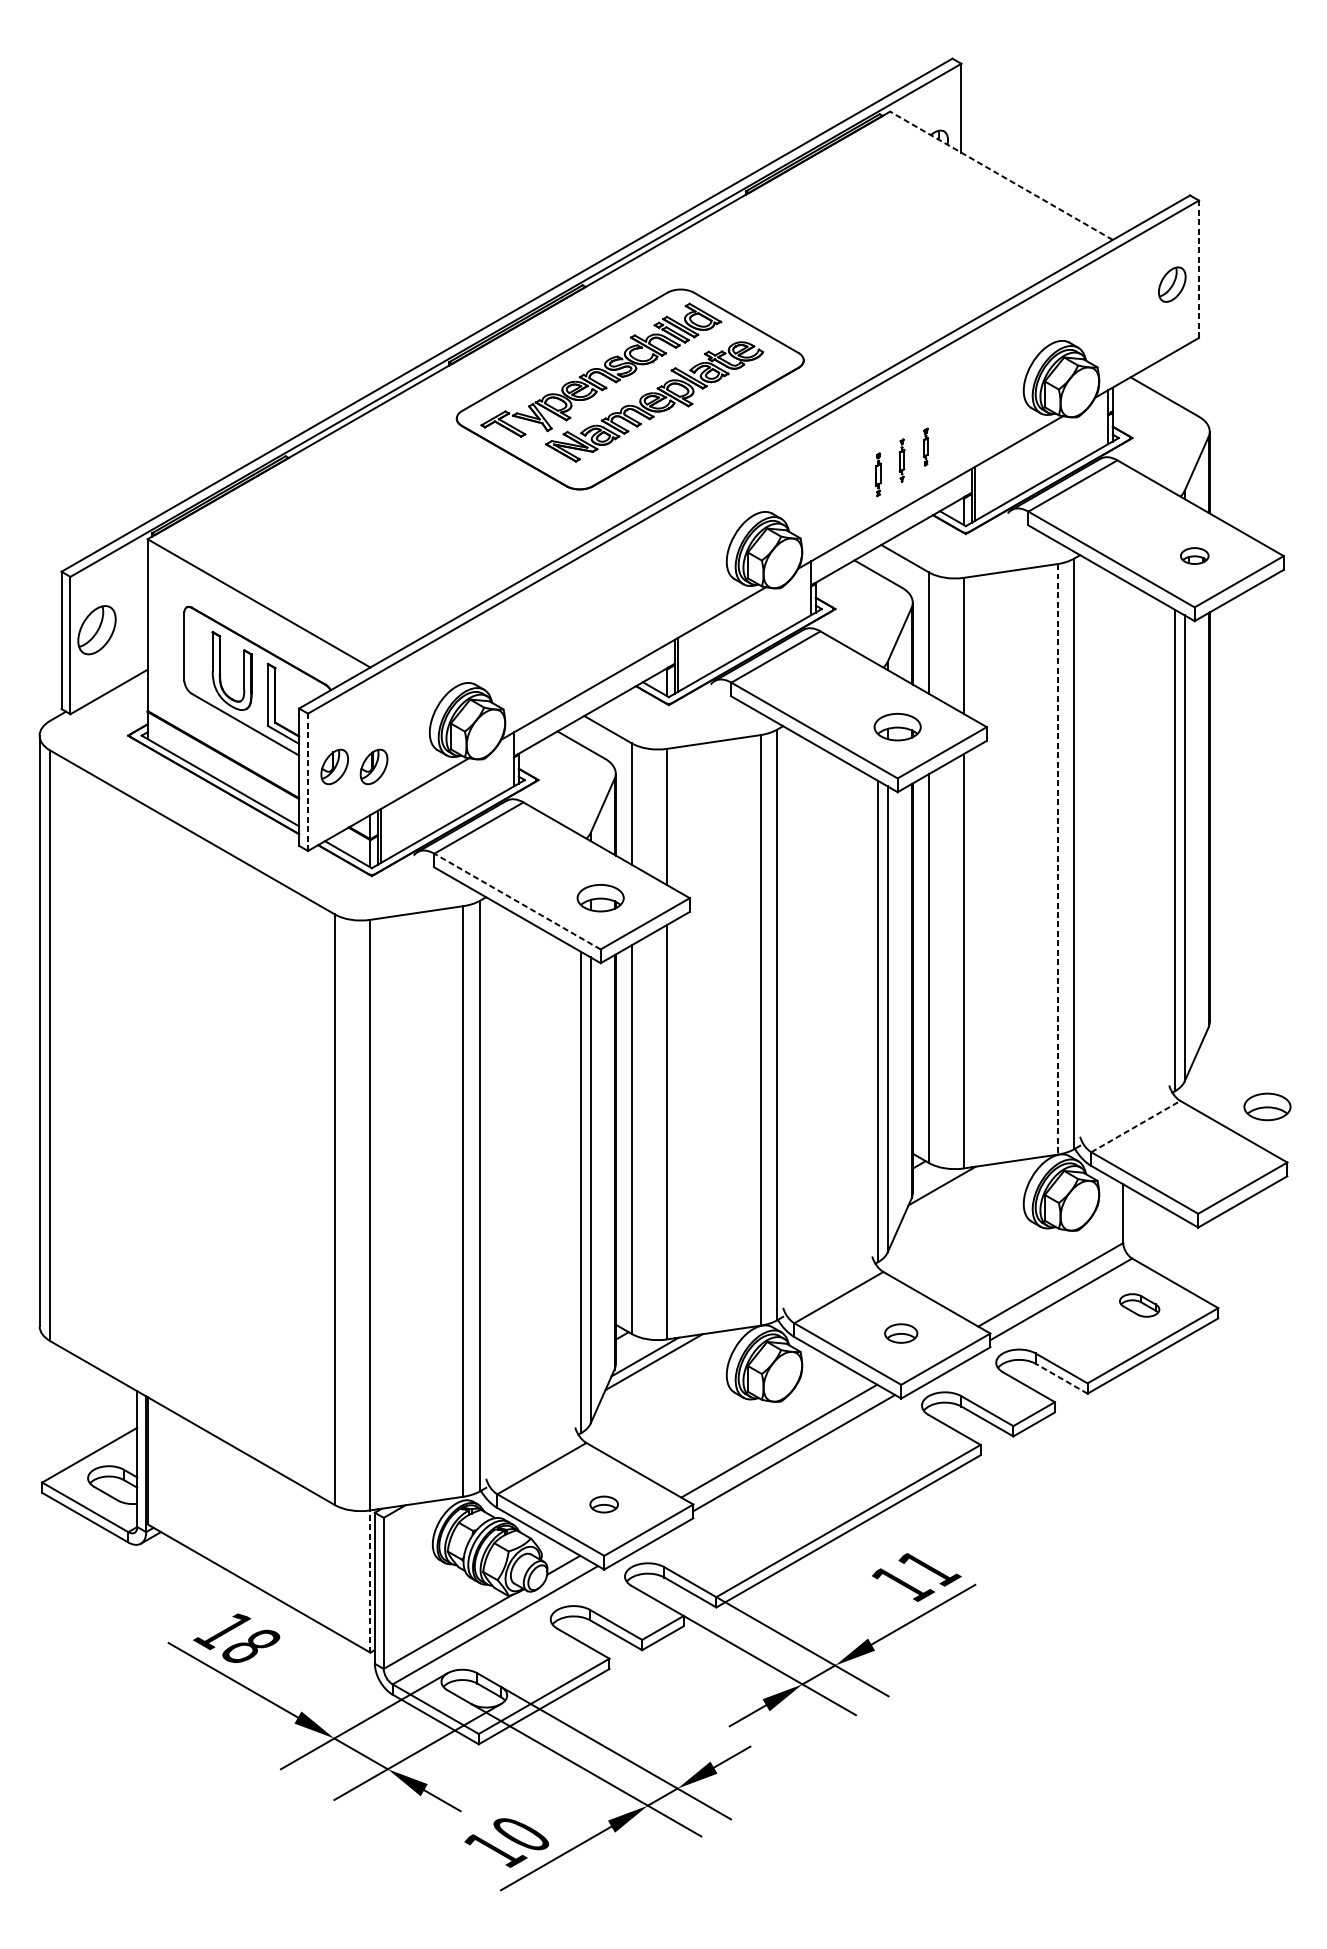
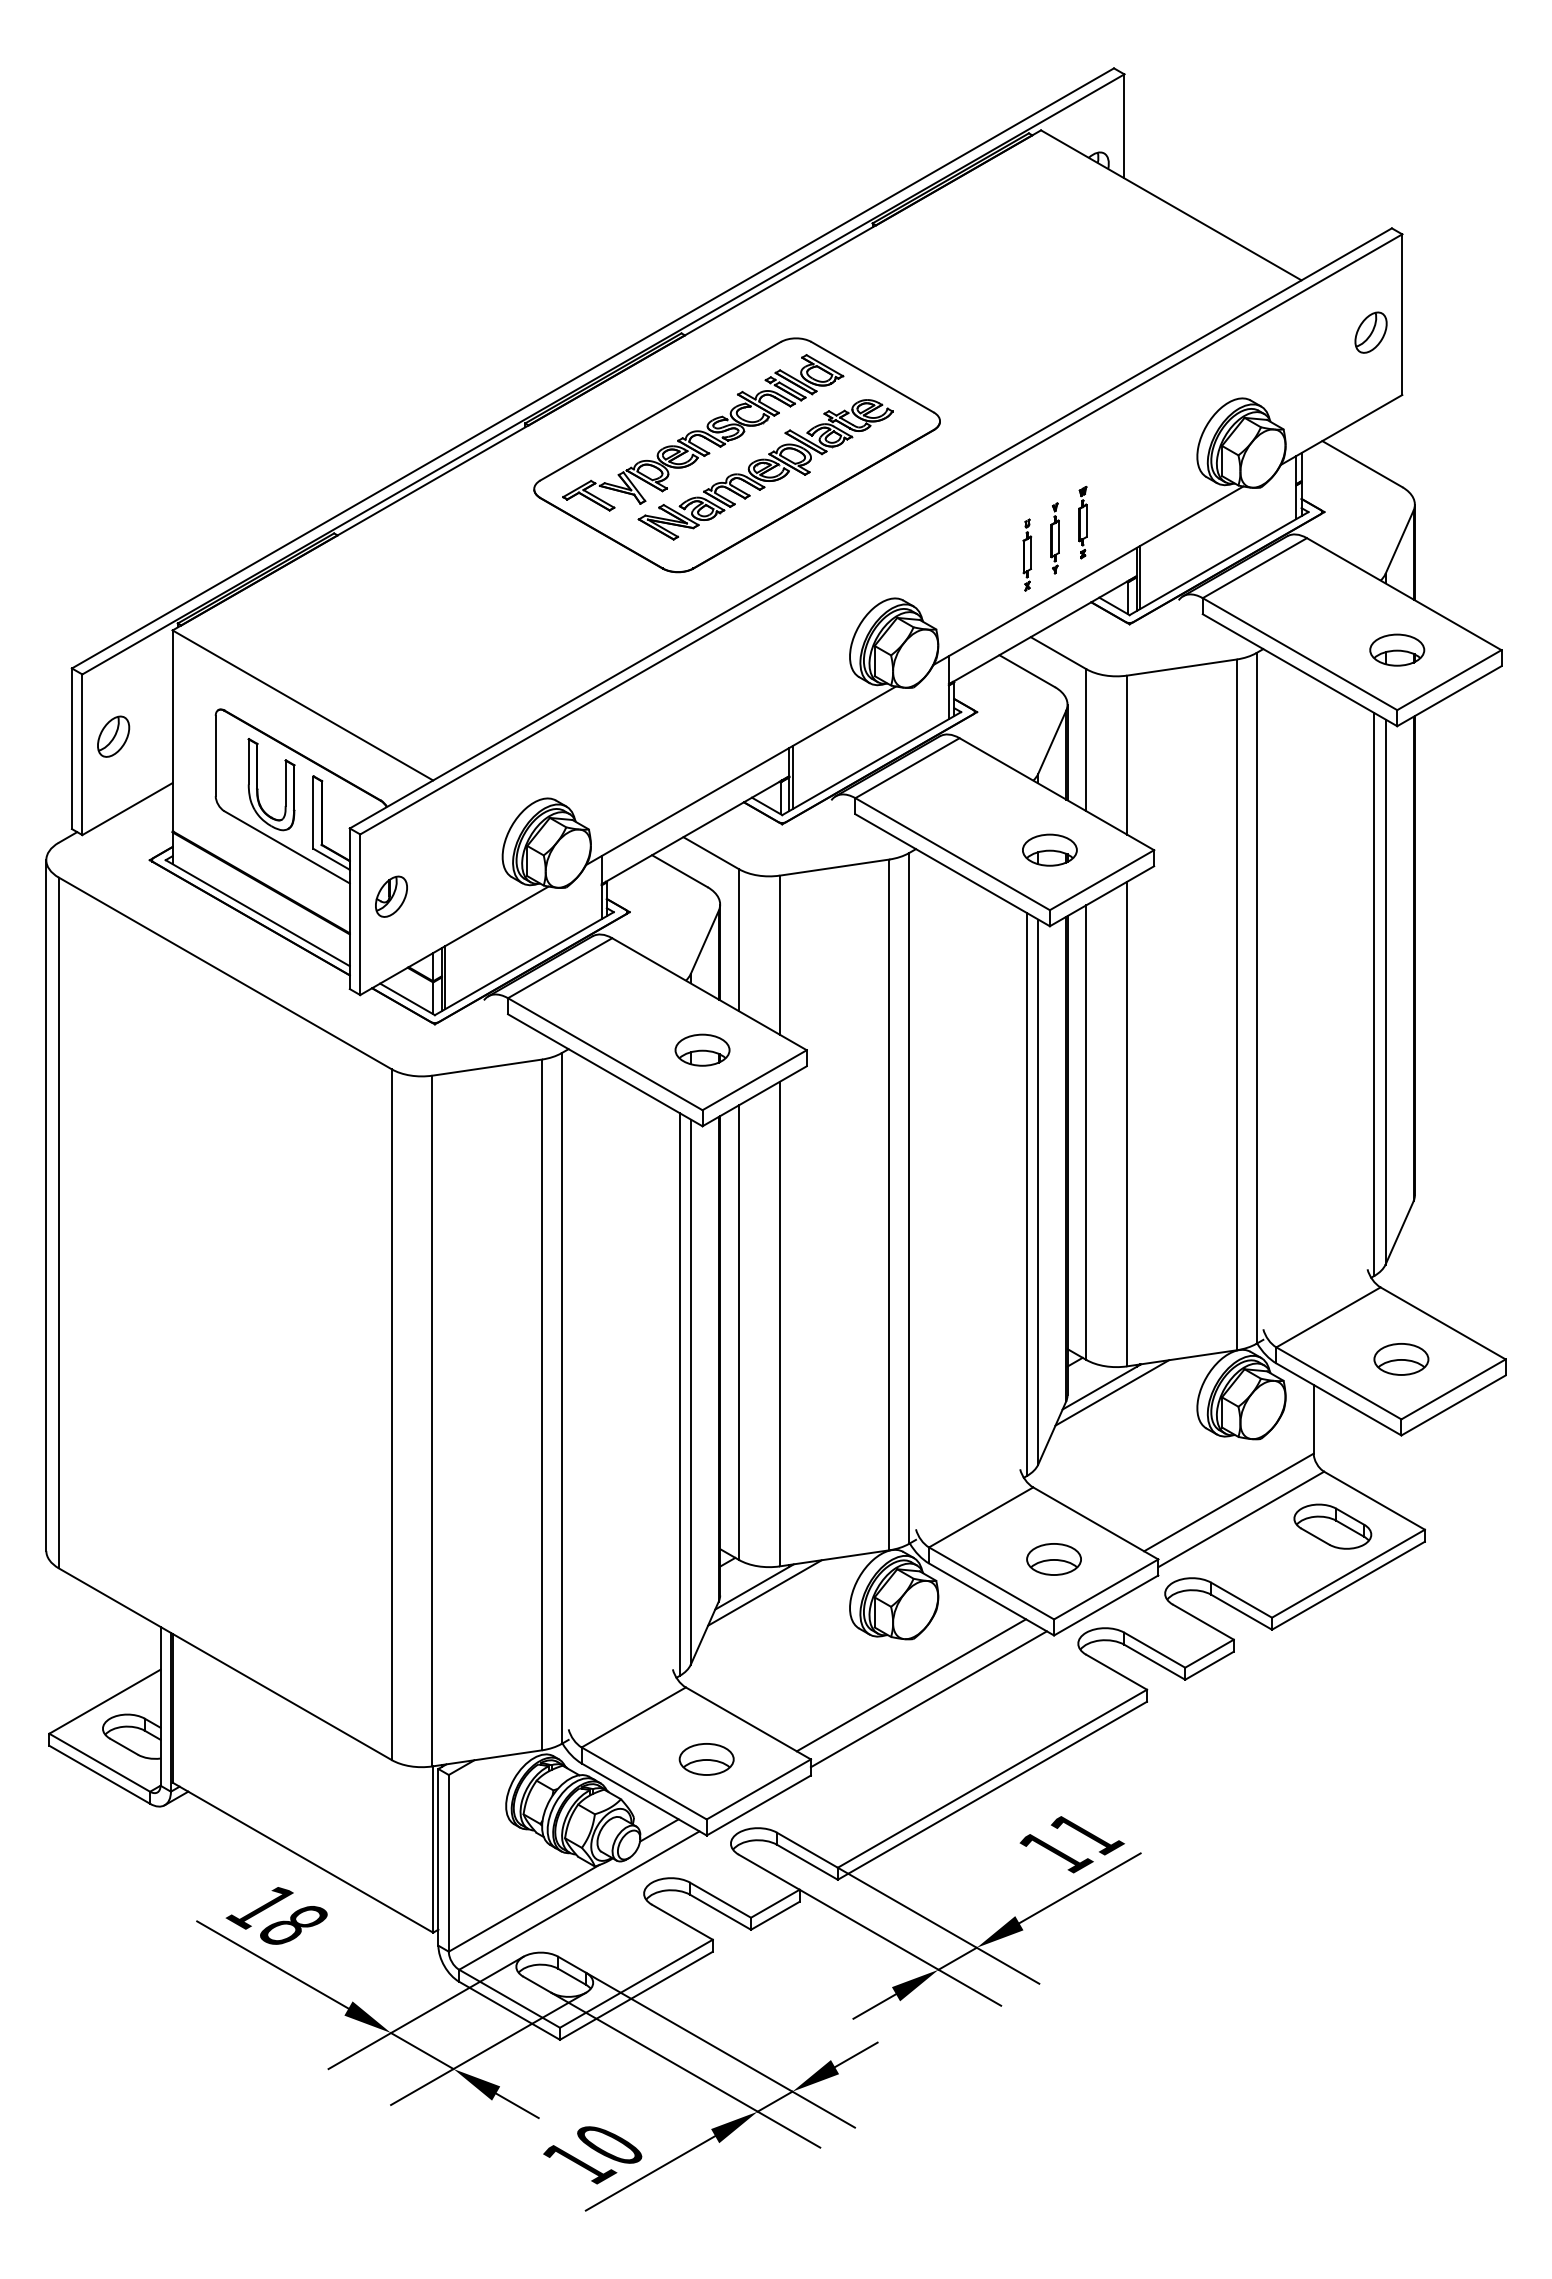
line: (1000, 175) -> (1170, 205), dashed -> solid
line: (1199, 269) -> (1402, 314), dashed -> solid
part: (925, 446) -> (1082, 522), size x1.67
part: (901, 460) -> (1054, 538), size x1.43
part: (878, 474) -> (1027, 554), size x1.43
part: (1194, 555) -> (1397, 649), size x1.67
part: (97, 629) -> (113, 736), size x0.71
part: (374, 766) -> (437, 896), removed
line: (308, 782) -> (360, 914), dashed -> solid
line: (1057, 859) -> (1236, 1005), dashed -> solid
line: (516, 900) -> (604, 1053), dashed -> solid
part: (1267, 1107) -> (1401, 1359), moved
line: (1135, 1126) -> (1328, 1317), dashed -> solid
line: (951, 1190) -> (1112, 1392), added
part: (1139, 1305) -> (1332, 1526), size x1.67
part: (900, 1333) -> (1053, 1559), size x1.43
line: (1061, 1378) -> (1241, 1612), dashed -> solid
part: (604, 1504) -> (706, 1759), size x1.67
line: (370, 1581) -> (433, 1849), dashed -> solid

